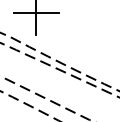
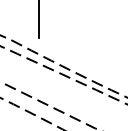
line: (35, 12) -> (37, 13), removed

